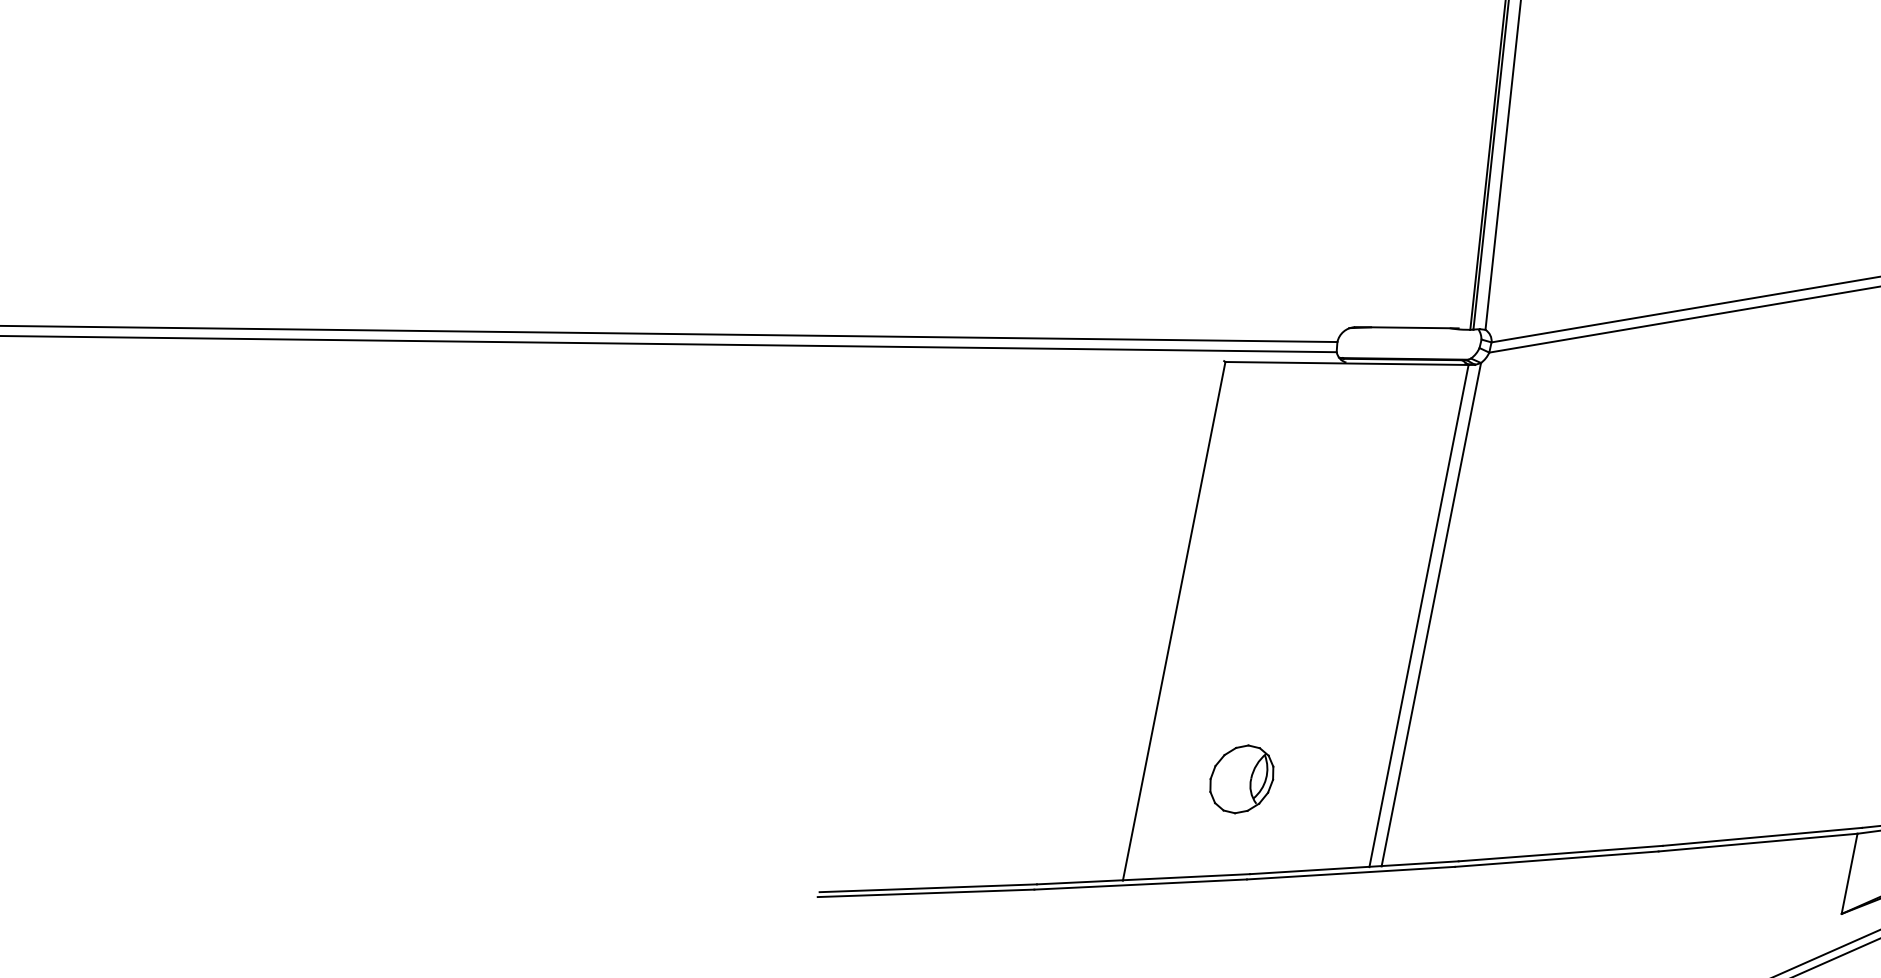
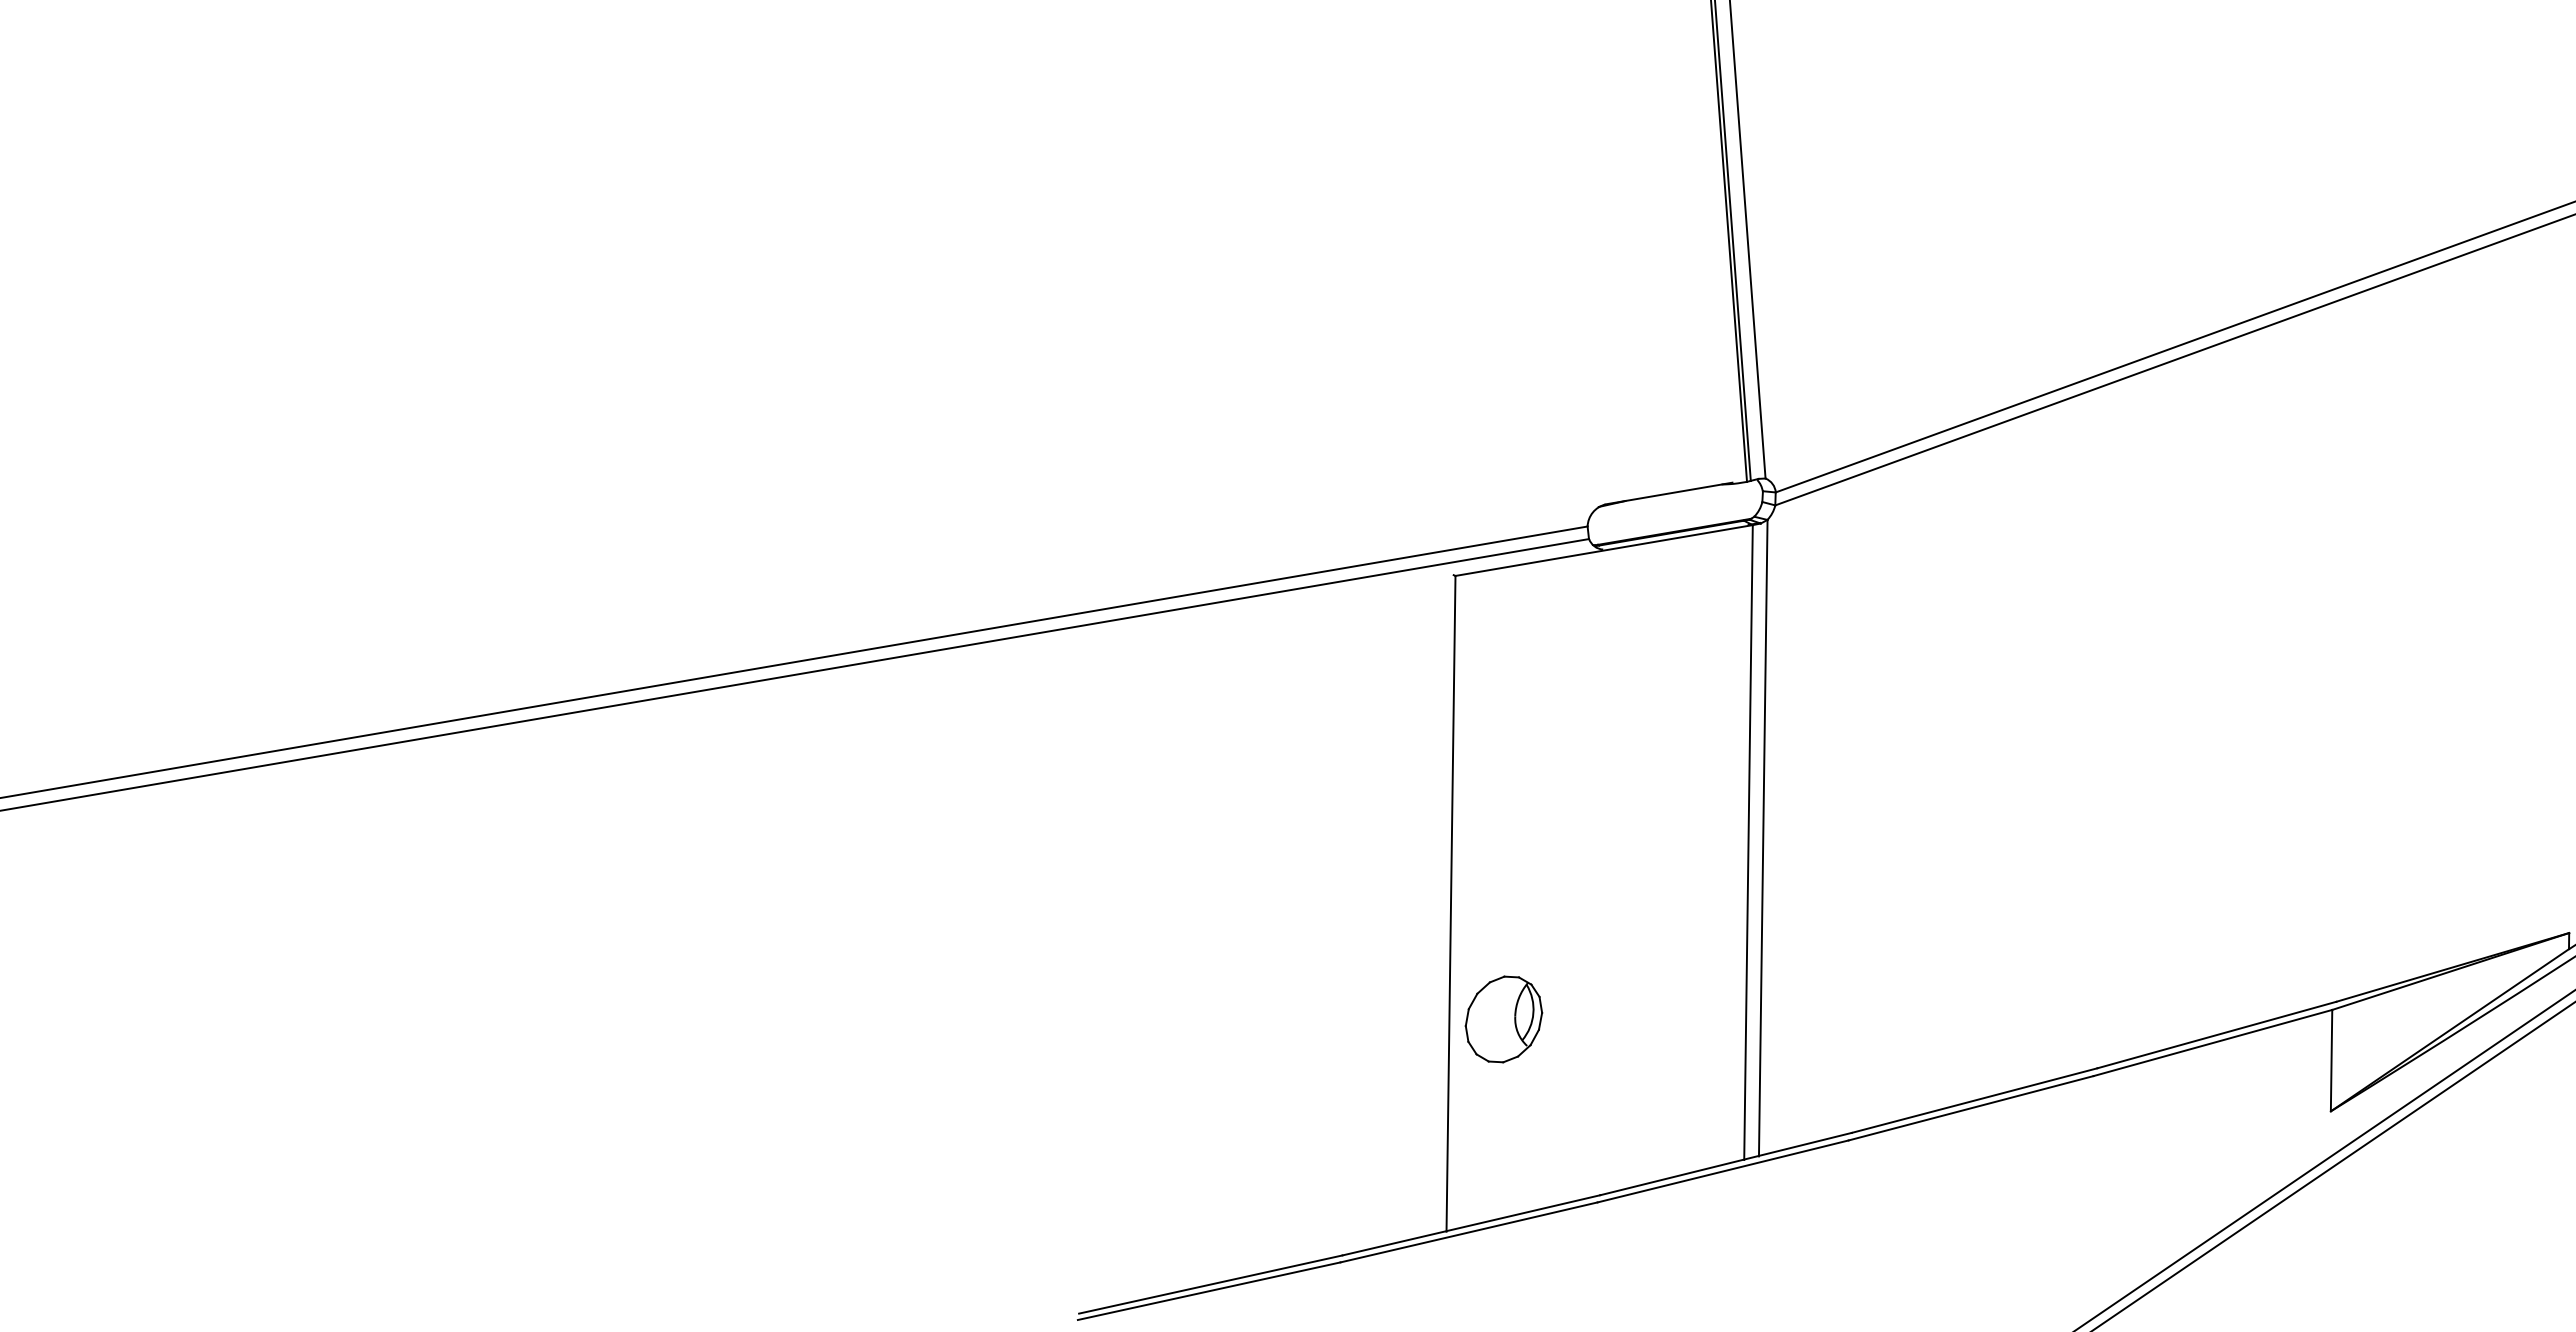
part: (1241, 779) -> (1503, 1019), moved

